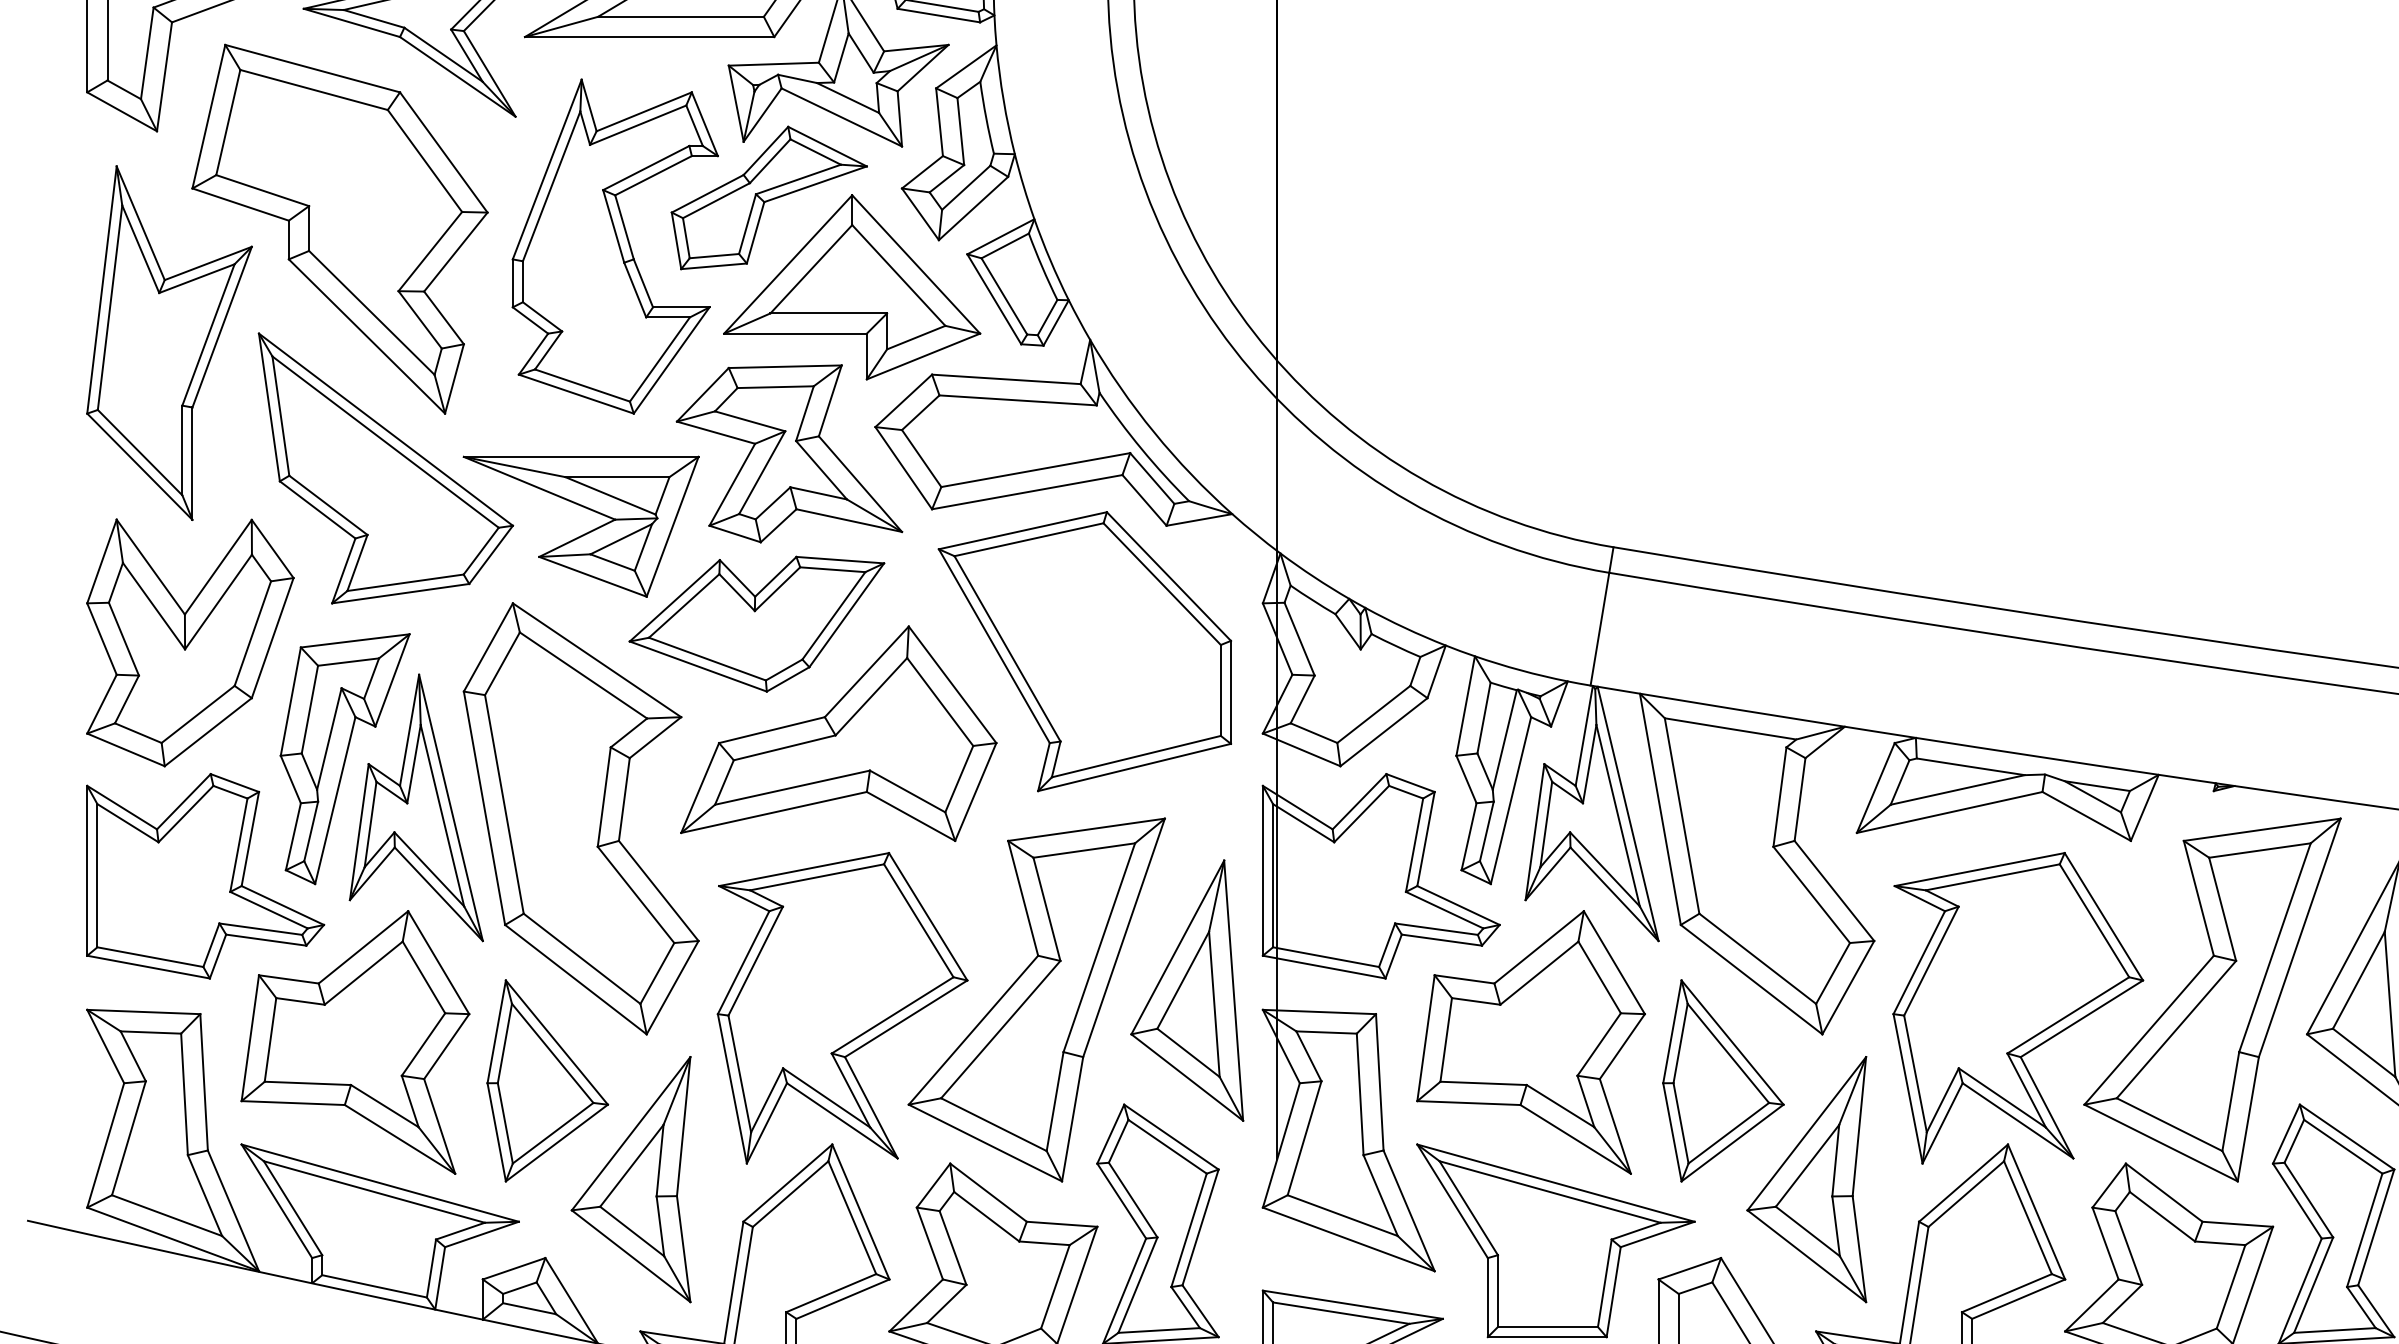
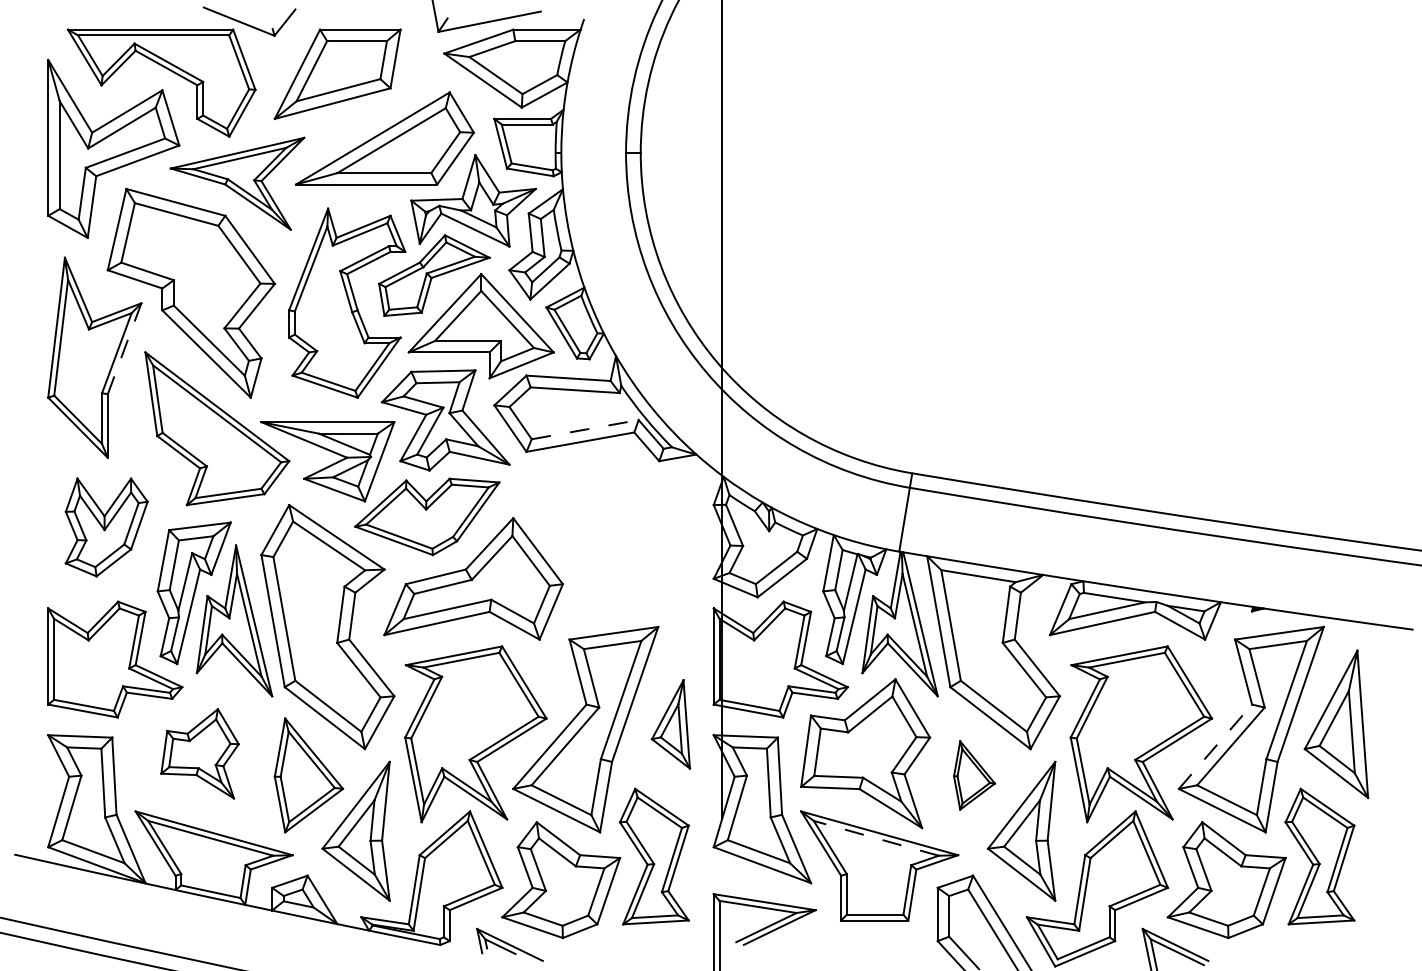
line: (221, 328) -> (124, 349), solid -> dashed
line: (1036, 469) -> (585, 429), solid -> dashed
part: (190, 642) -> (106, 527), size x0.7
part: (1083, 651) -> (612, 532), removed
part: (1186, 990) -> (670, 724), size x0.6
line: (2149, 1029) -> (1215, 746), solid -> dashed
part: (354, 1042) -> (199, 753), size x0.6
part: (1723, 1080) -> (974, 775), size x0.6
line: (1550, 1192) -> (876, 838), solid -> dashed

